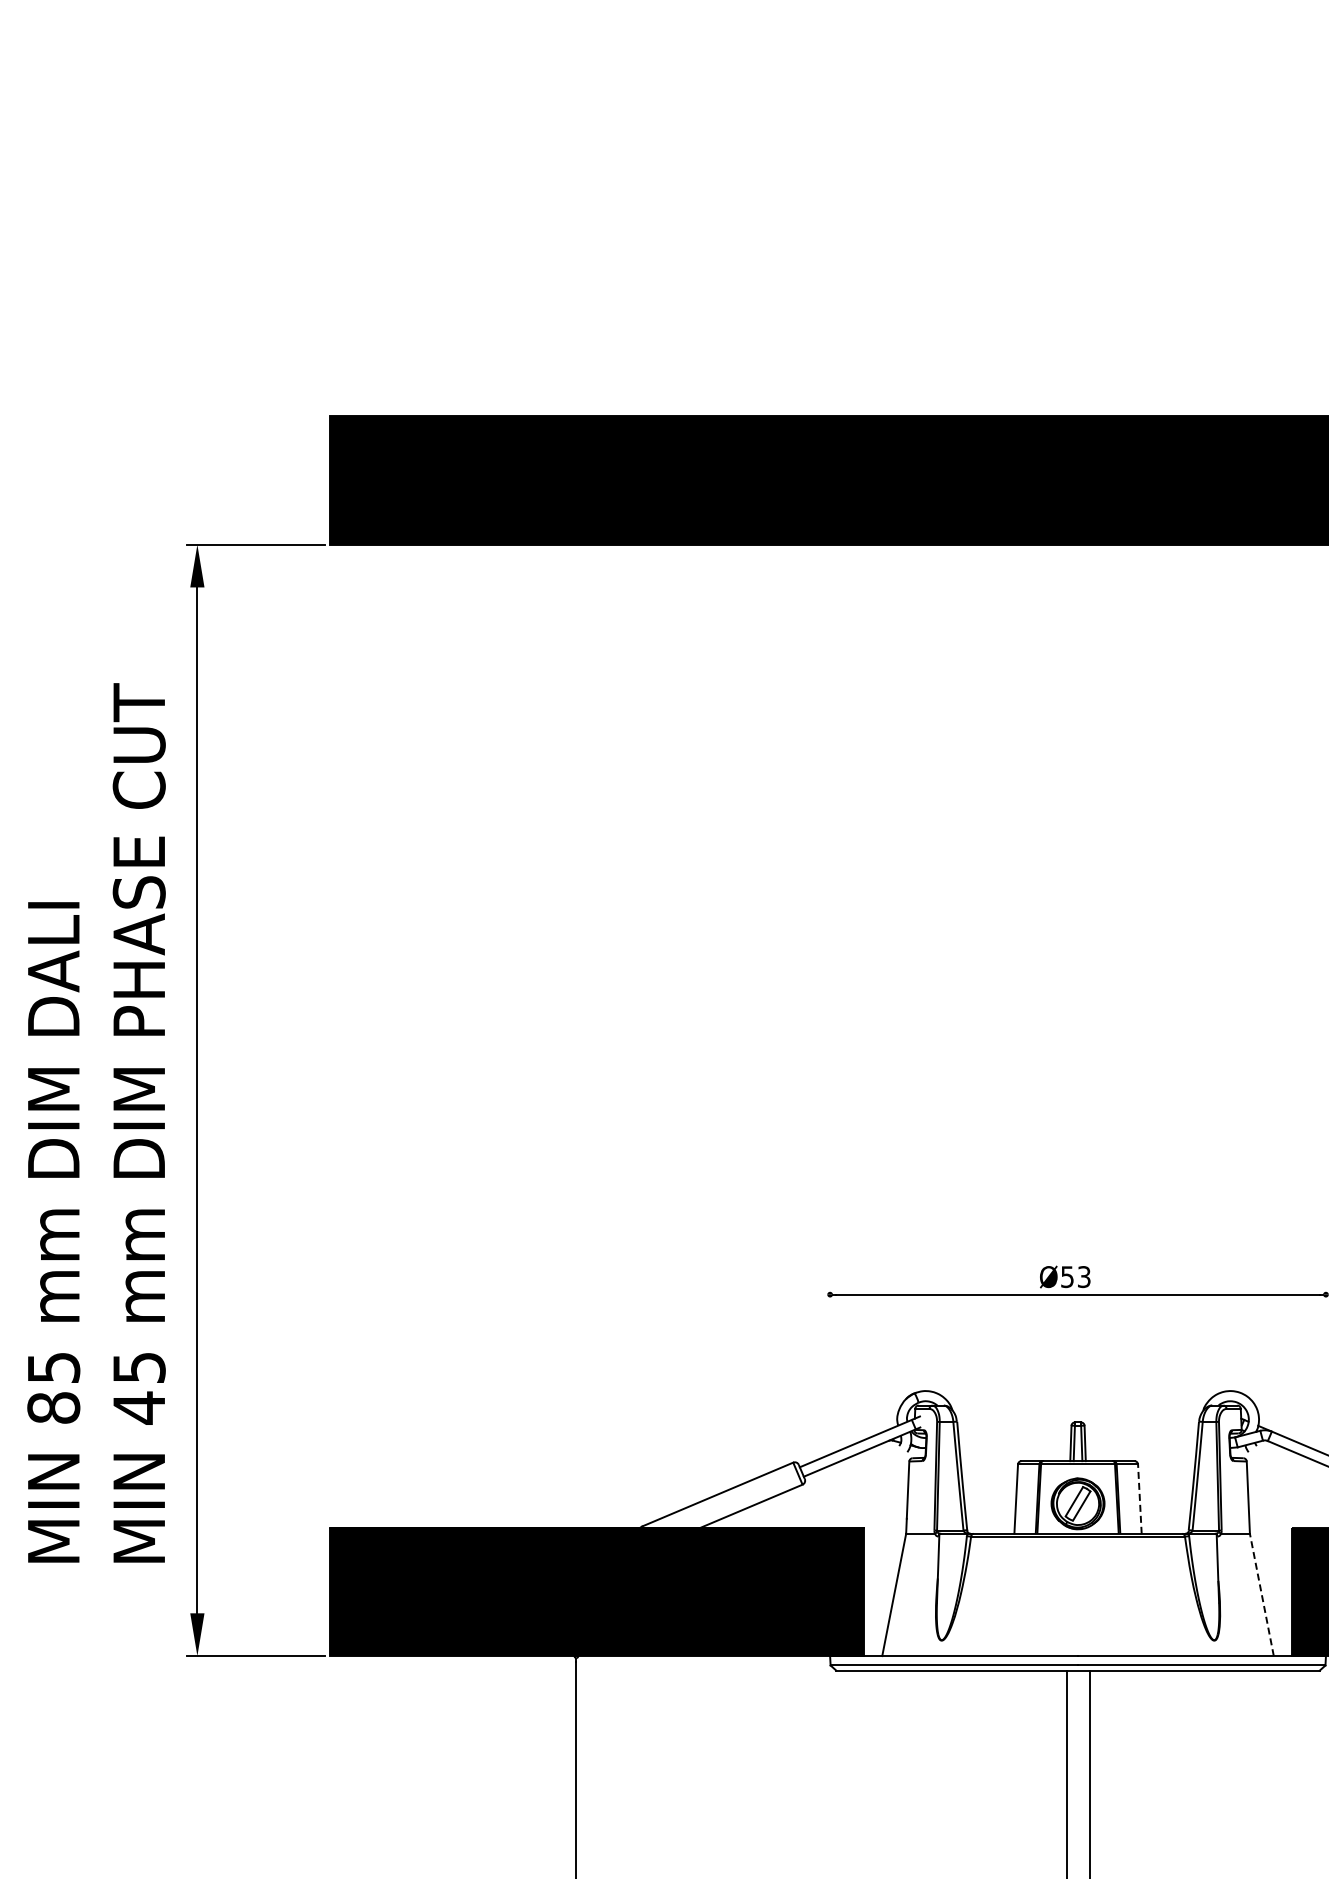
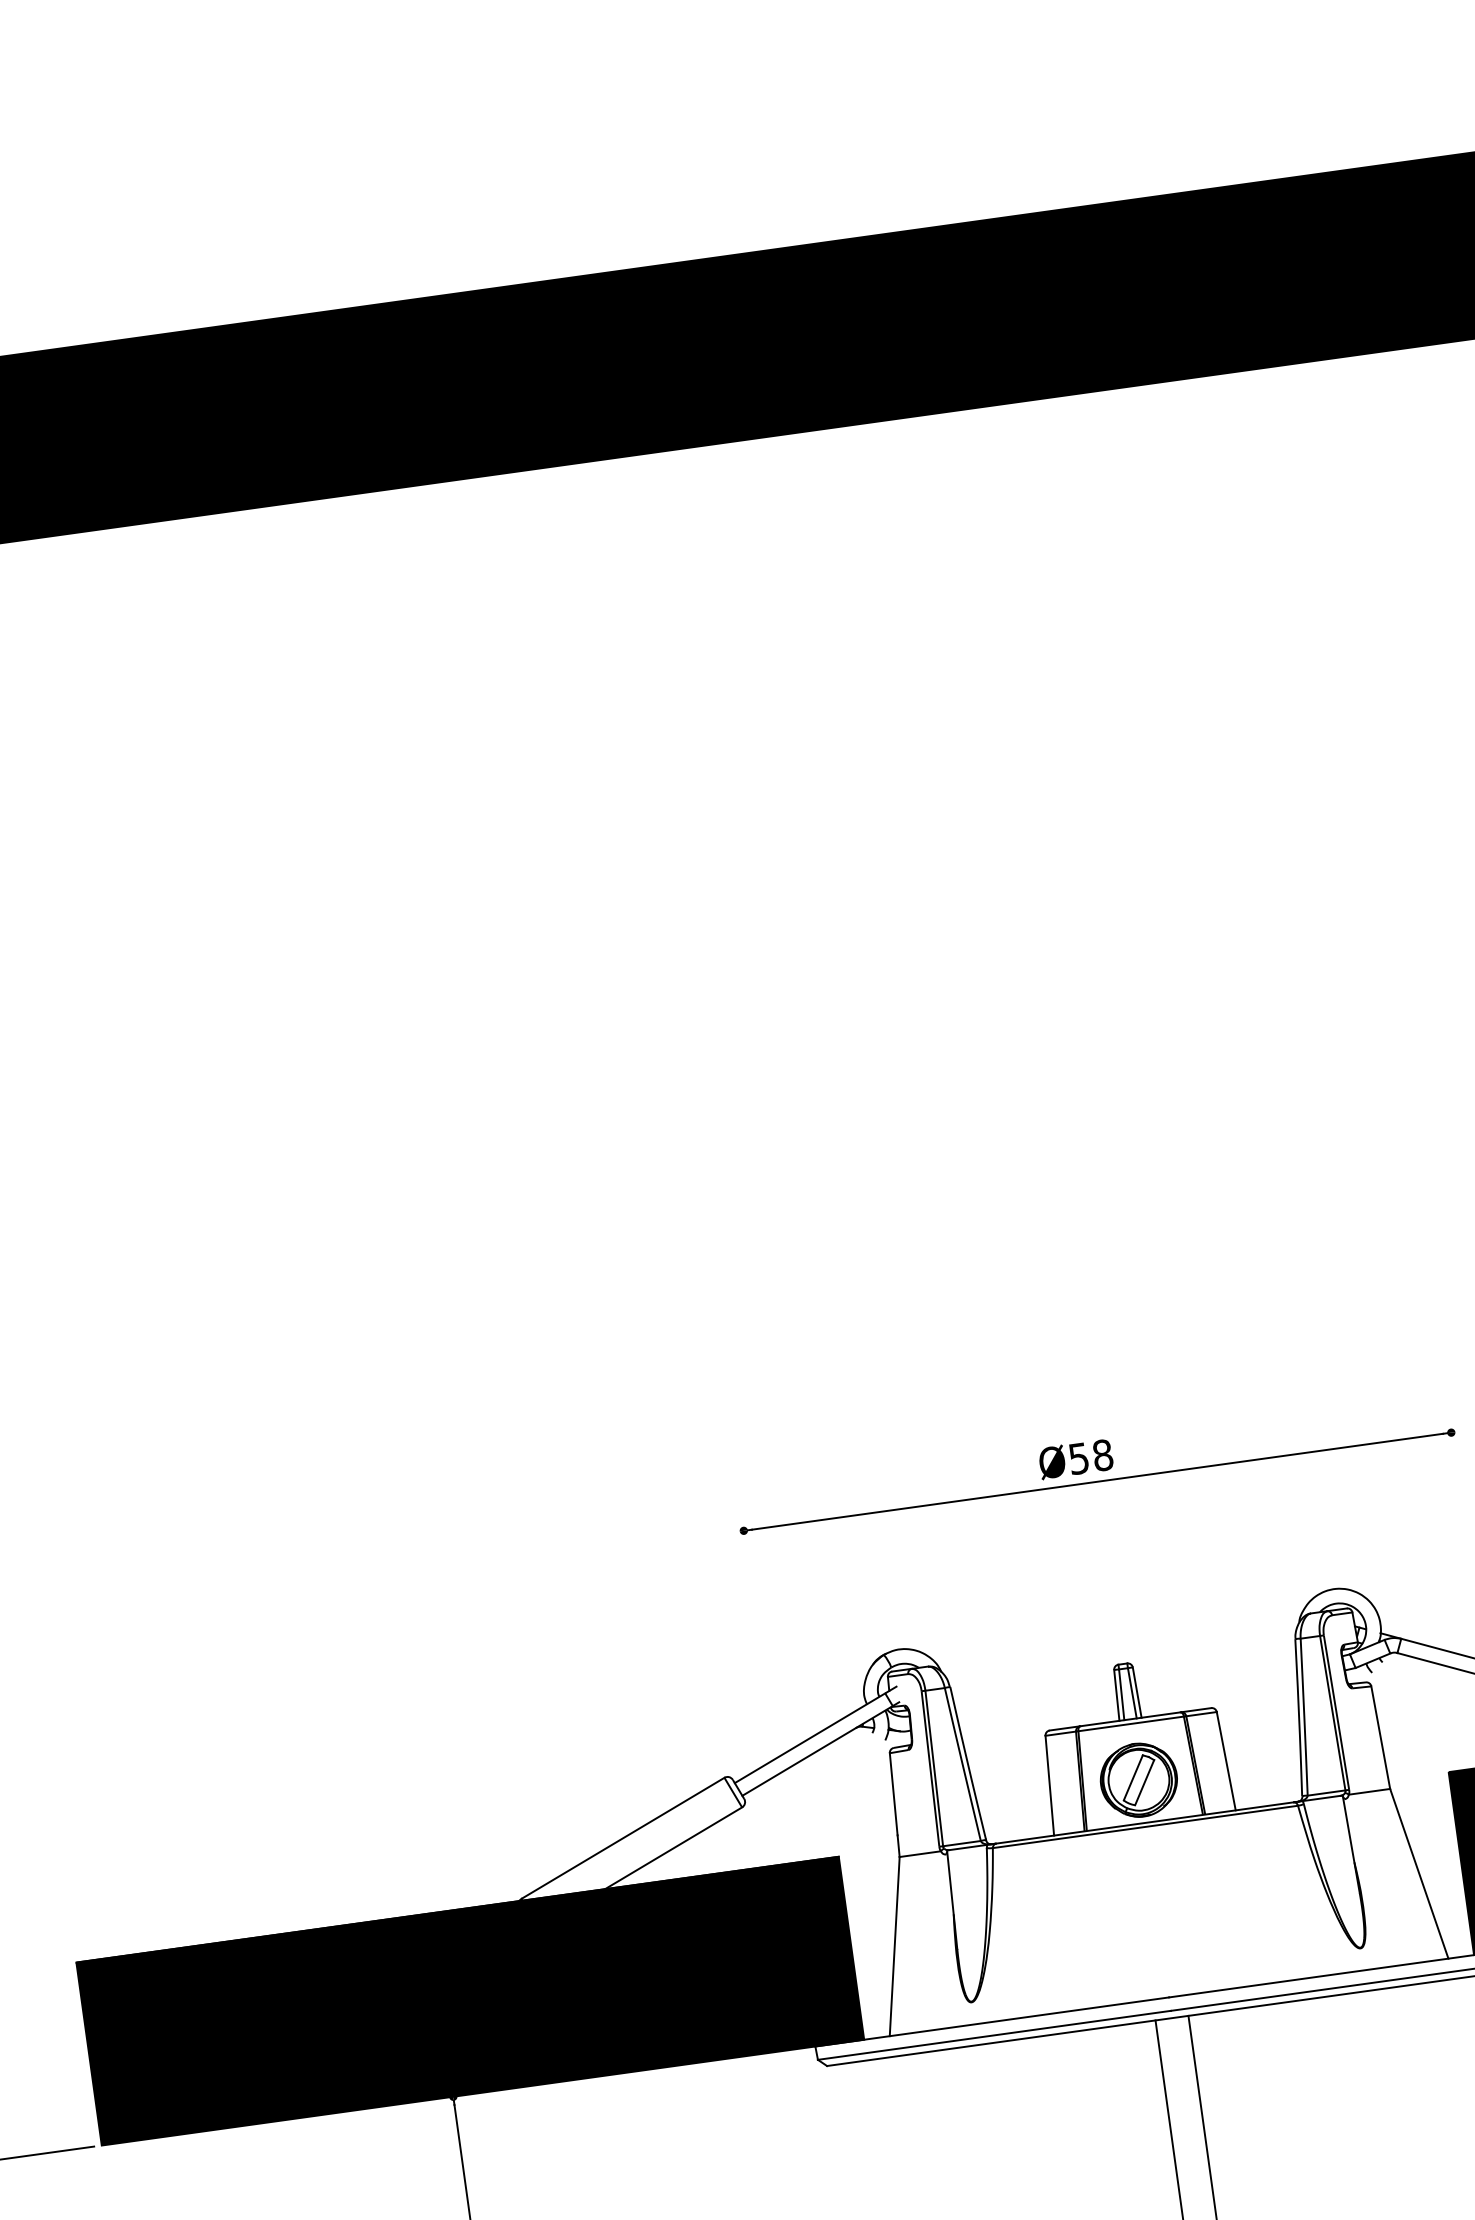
text: (1083, 1277) -> (1101, 1456), Ø53 -> Ø58
line: (1139, 1499) -> (1225, 1761), dashed -> solid
line: (1261, 1594) -> (1418, 1873), dashed -> solid

